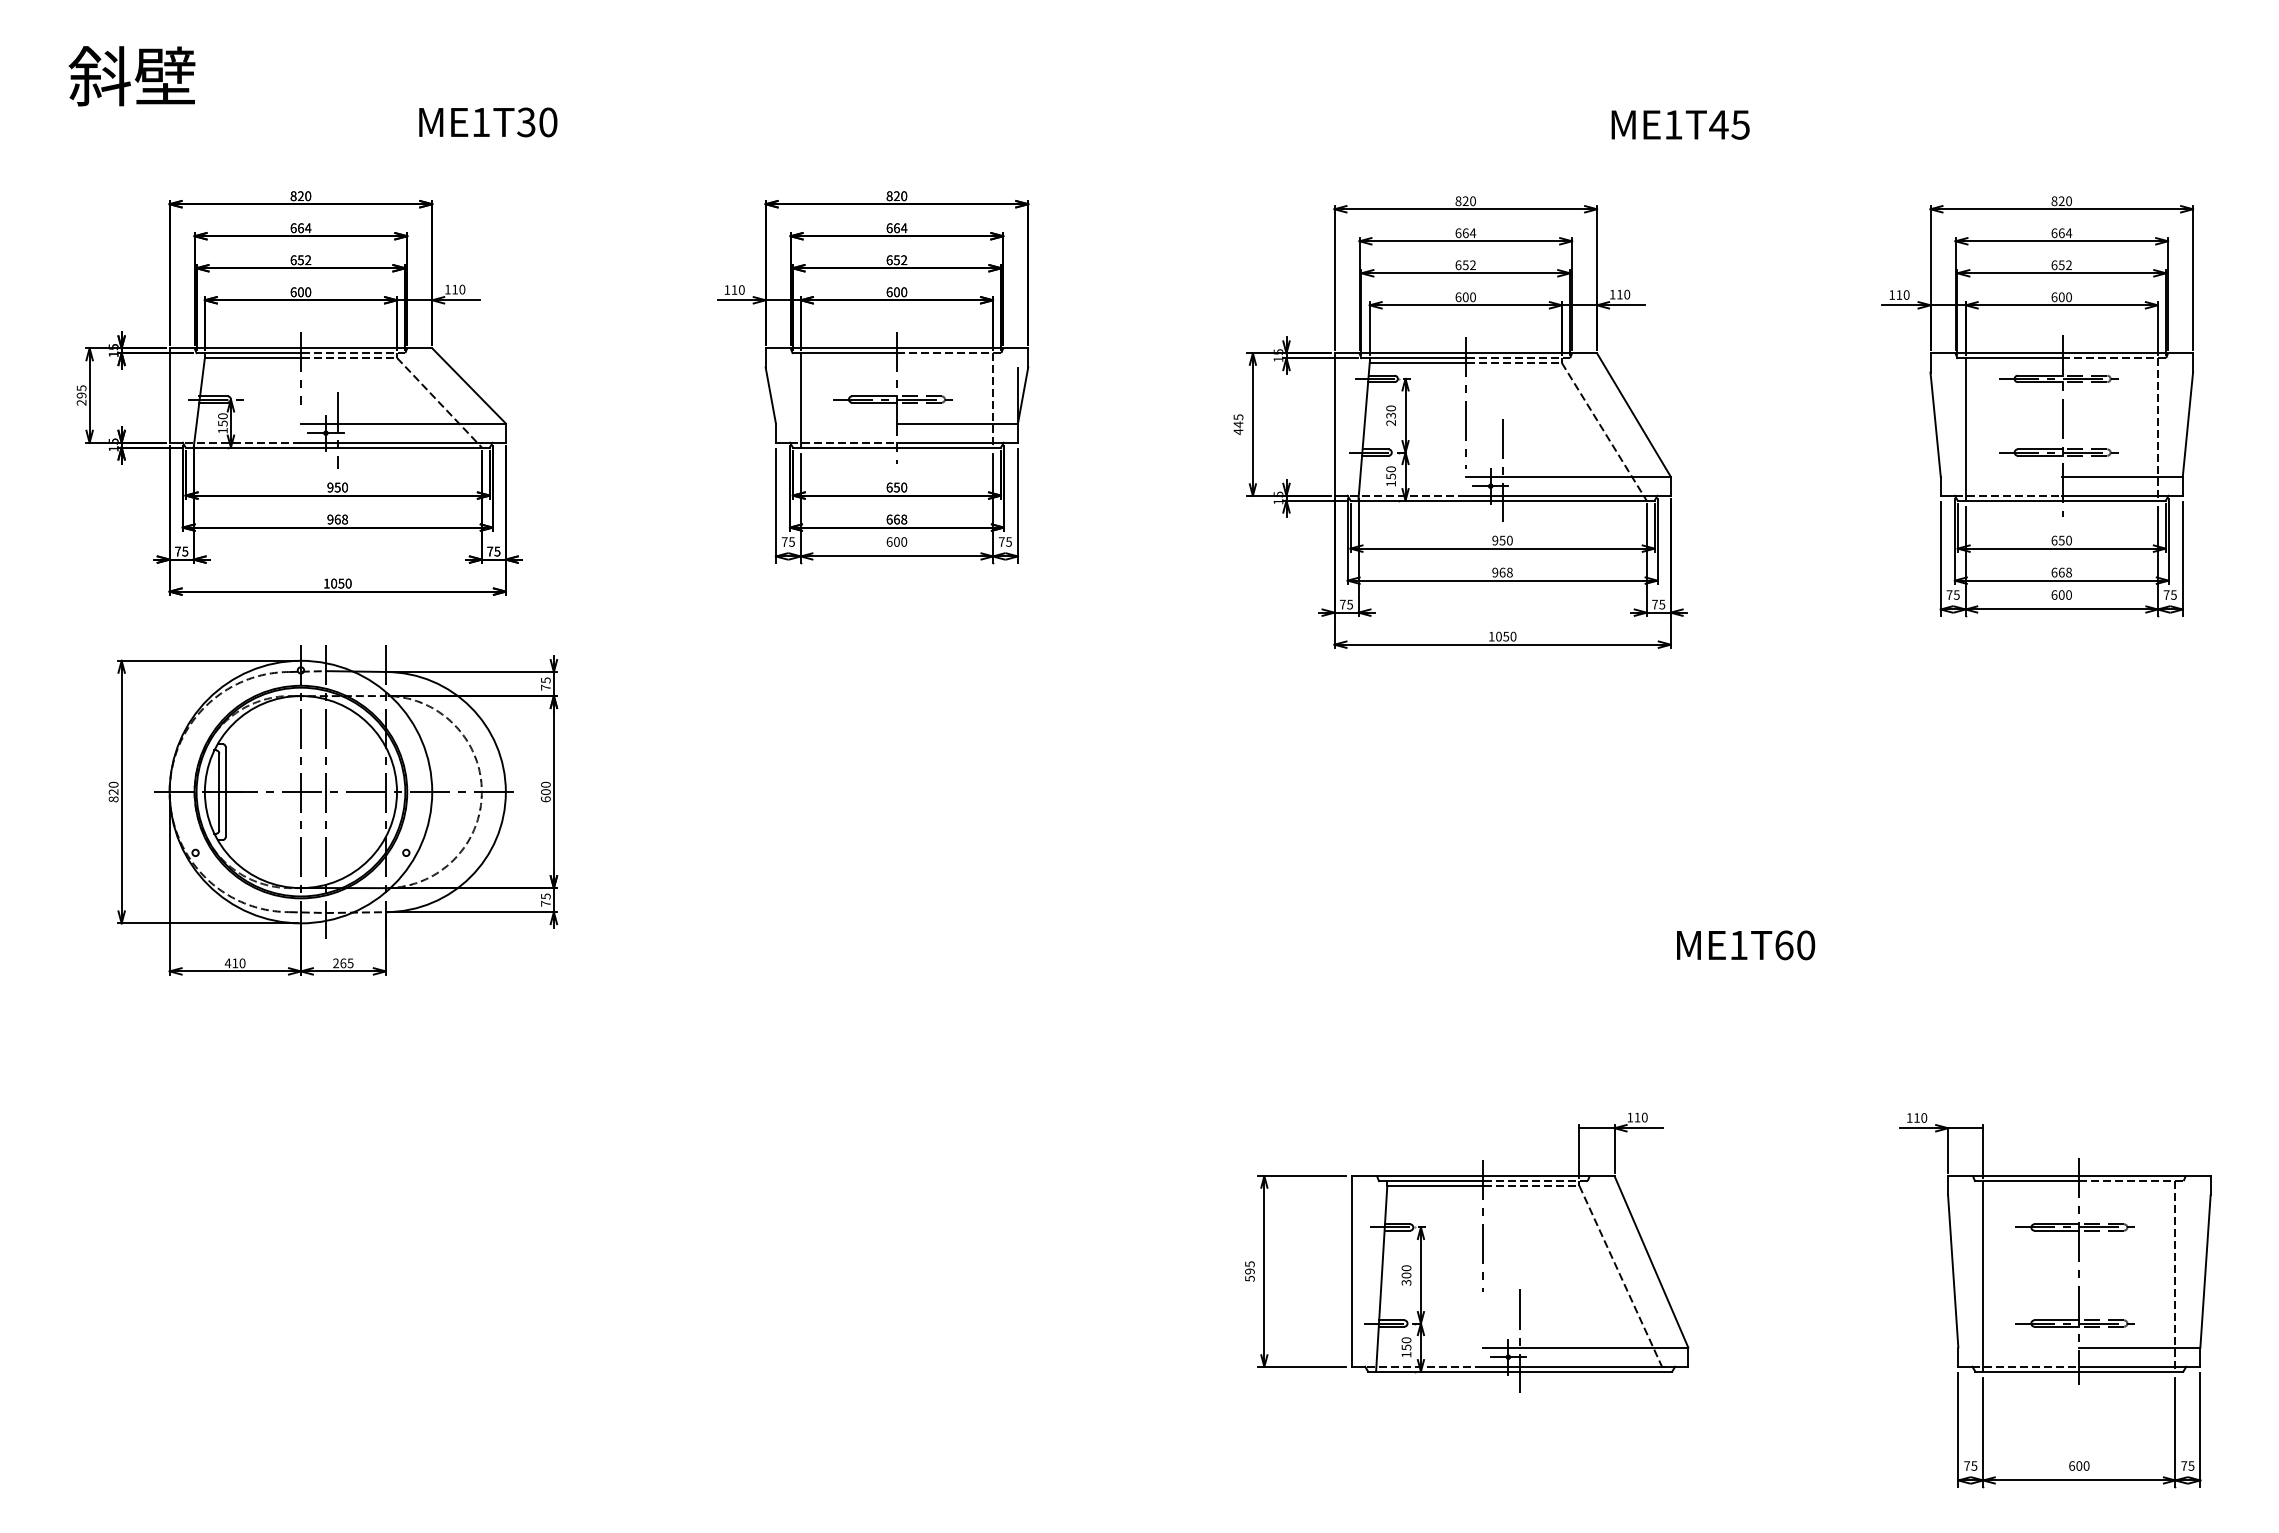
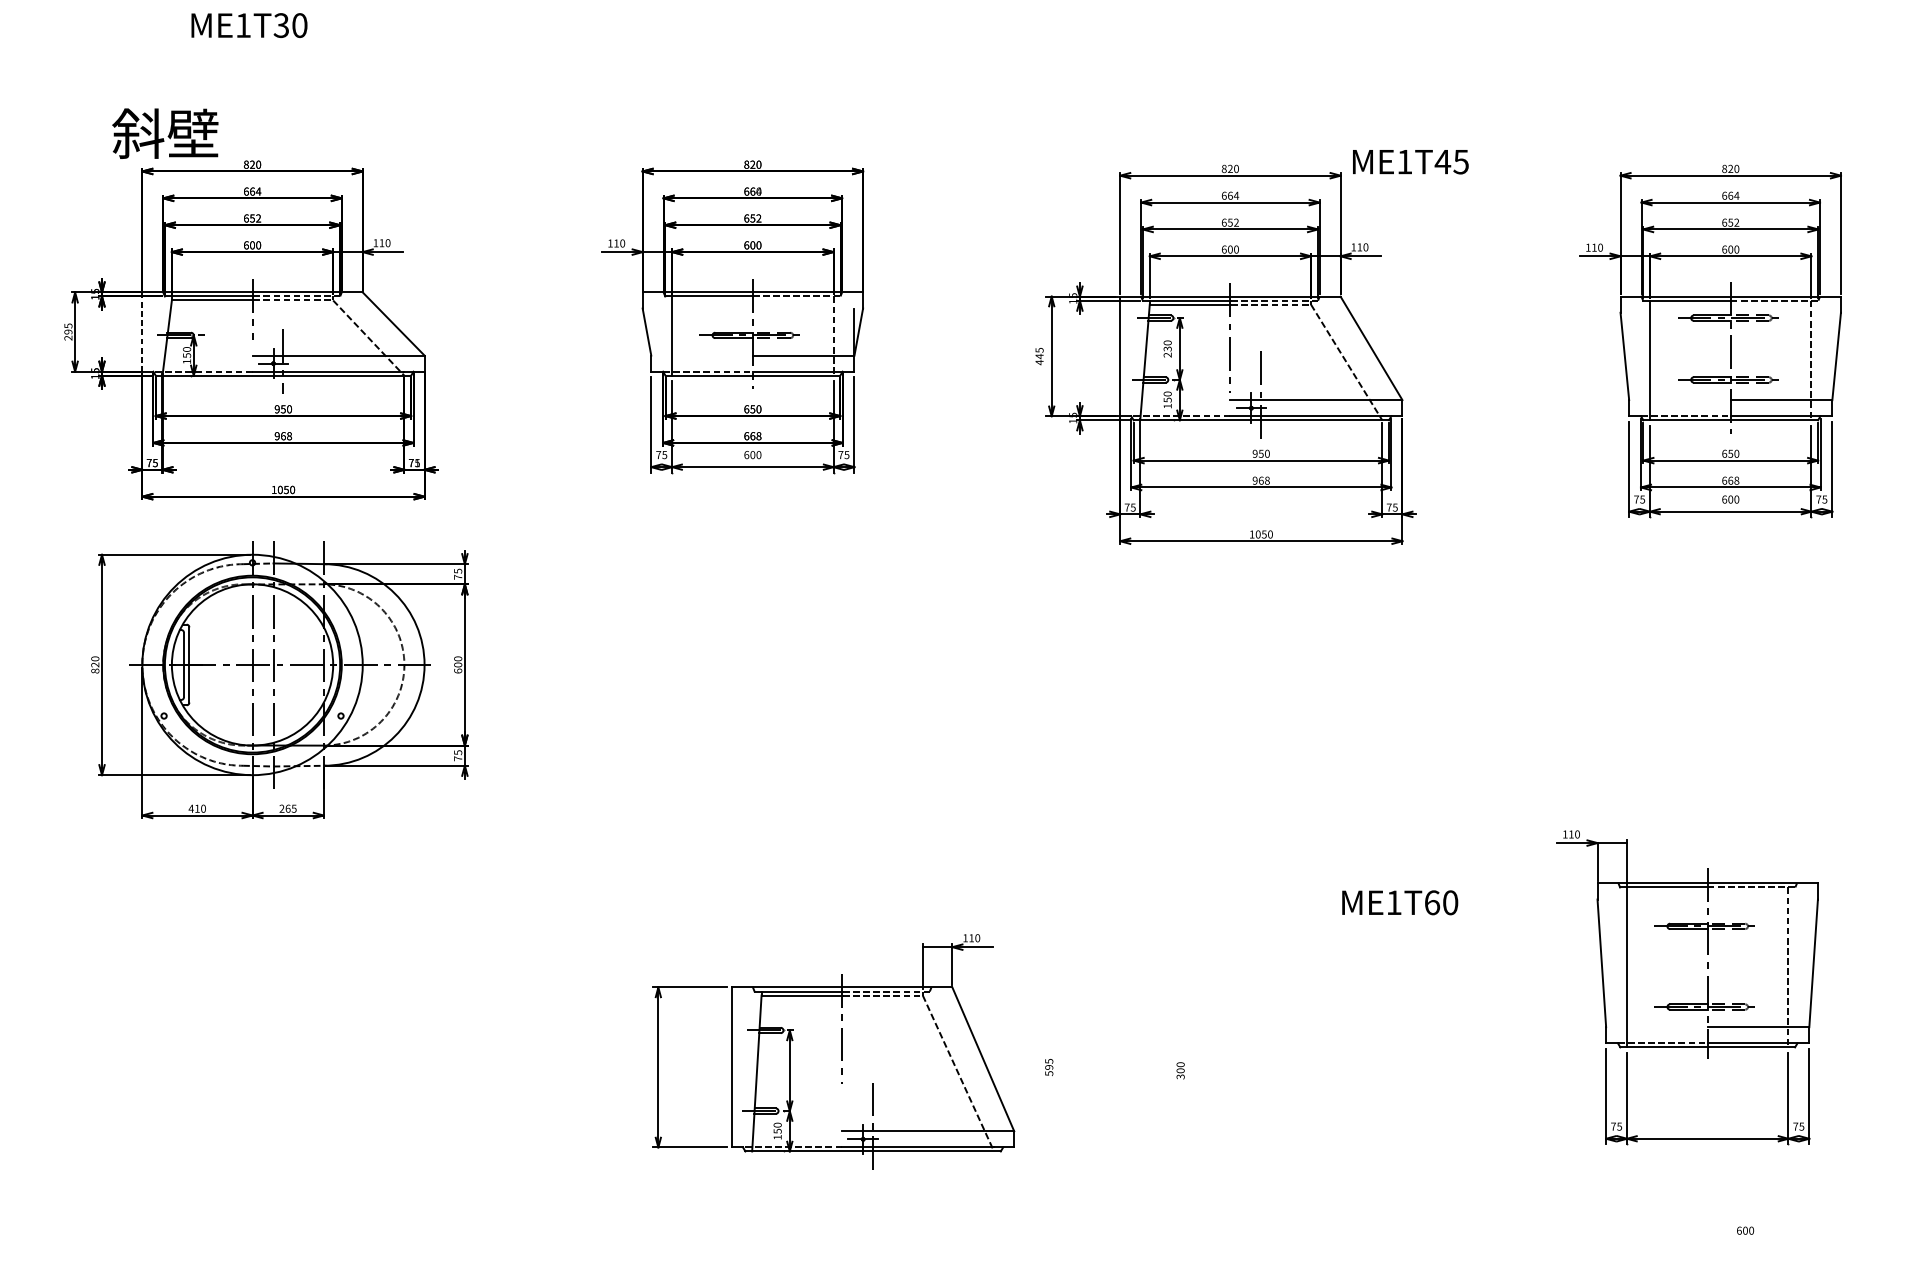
text: (131, 76) -> (164, 133), moved
text: (488, 122) -> (249, 25), moved
text: (1680, 124) -> (1410, 161), moved
text: (904, 228) -> (759, 191), 664 -> 660
line: (169, 396) -> (142, 332), solid -> dashed
text: (497, 551) -> (417, 463), 75 -> 71
text: (1746, 945) -> (1400, 902), moved
part: (1473, 1252) -> (833, 1051), moved
part: (2055, 1300) -> (1687, 987), moved

